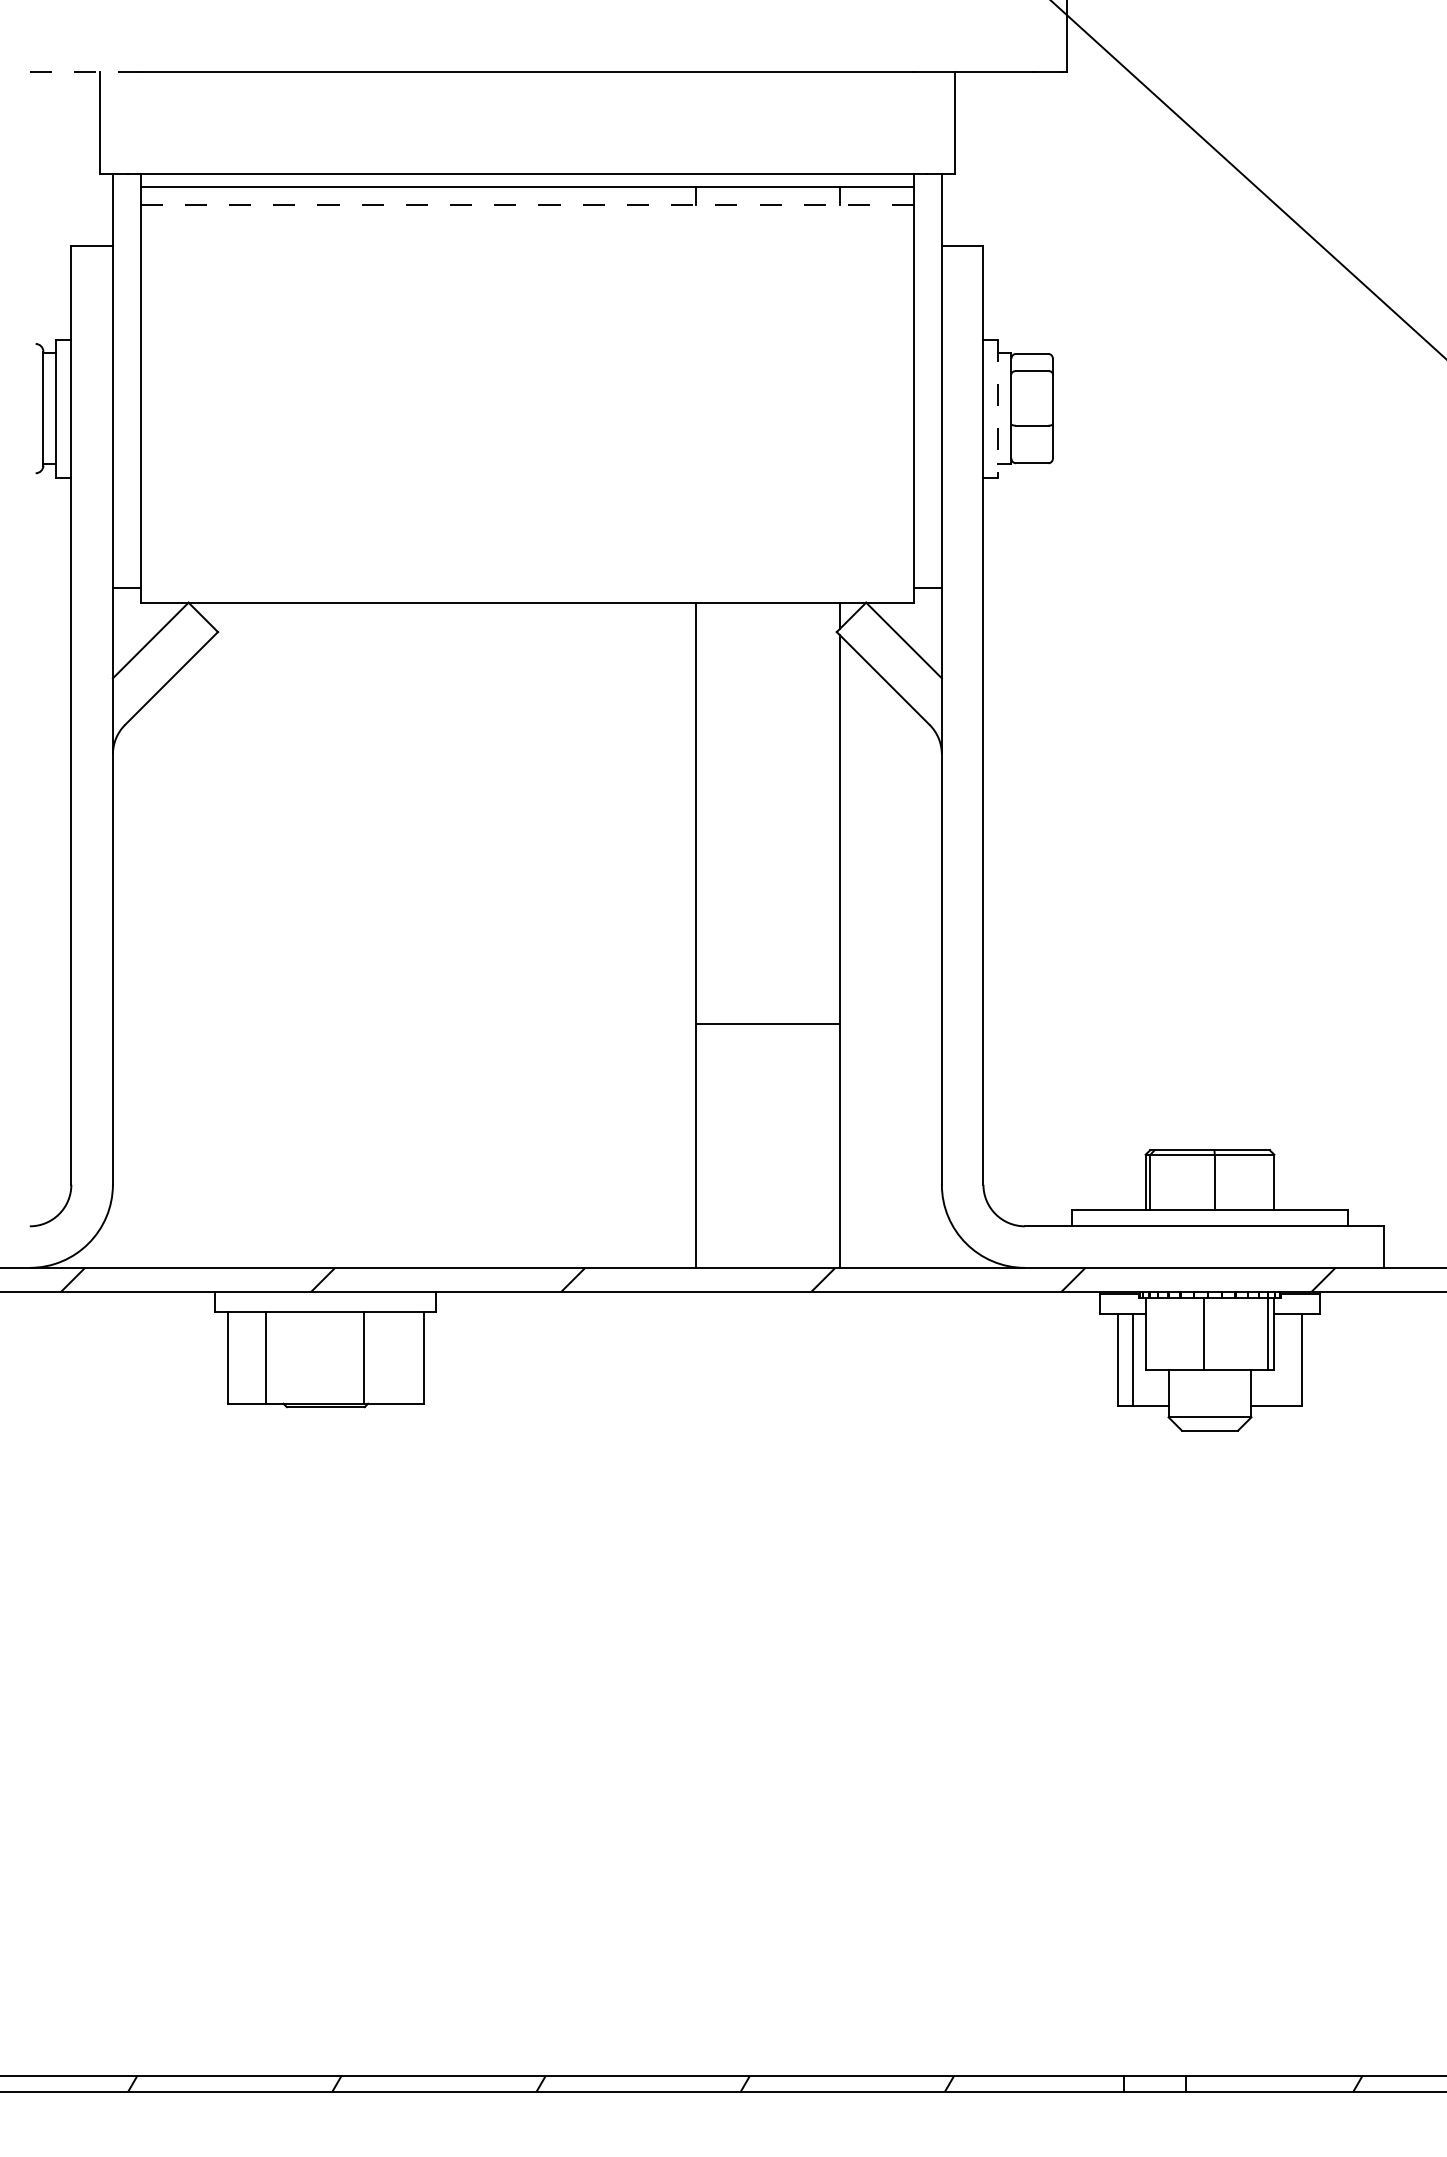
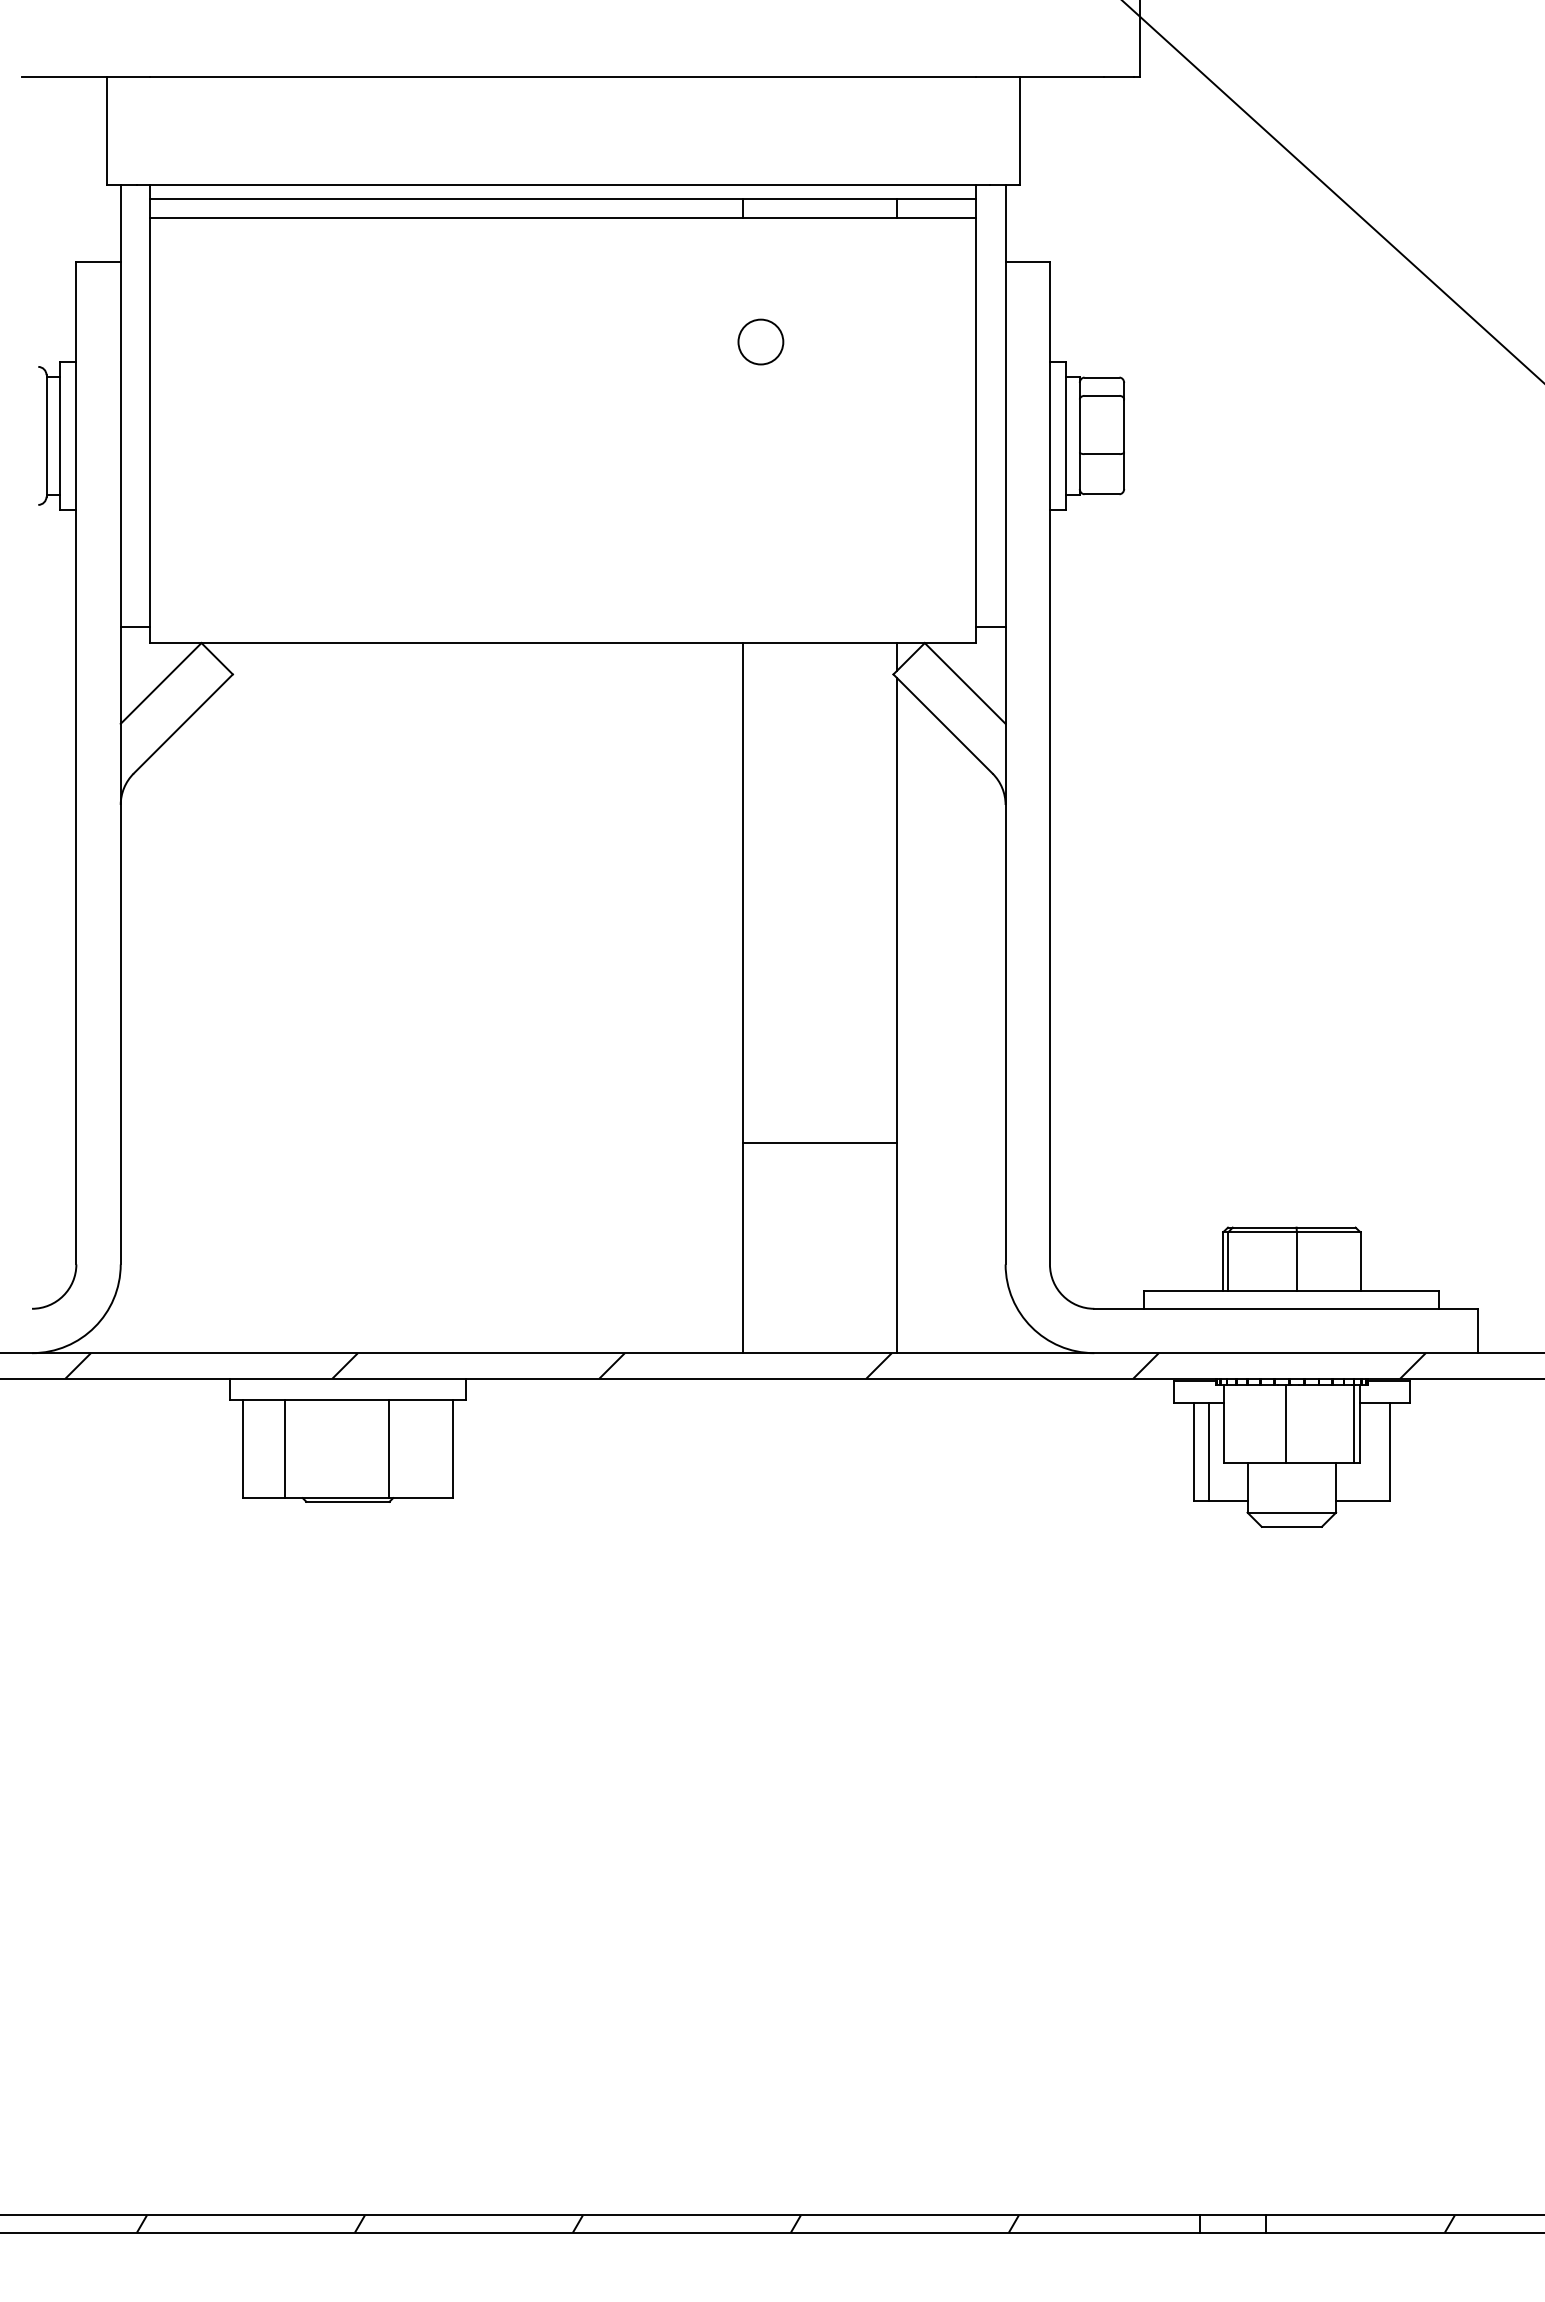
line: (79, 71) -> (85, 76), dashed -> solid
line: (527, 204) -> (563, 218), dashed -> solid
circle: (712, 320) -> (760, 341), added
line: (997, 408) -> (1065, 435), dashed -> solid
line: (767, 1023) -> (819, 1142), moved

